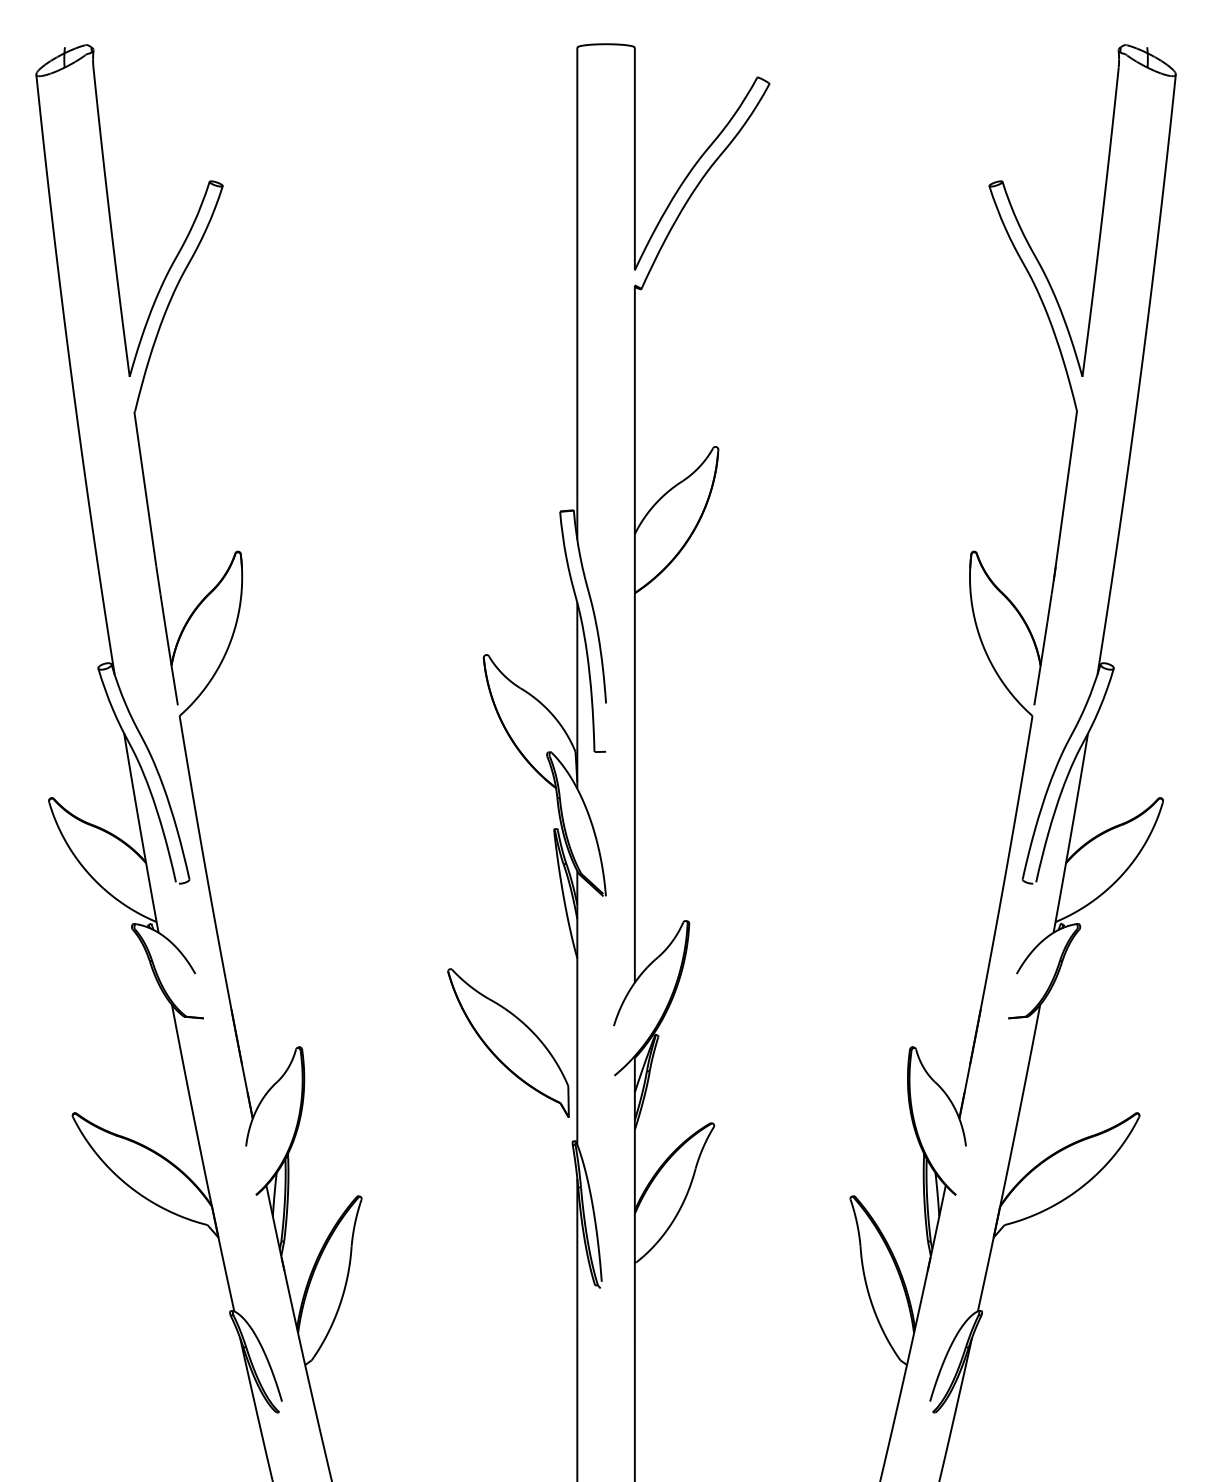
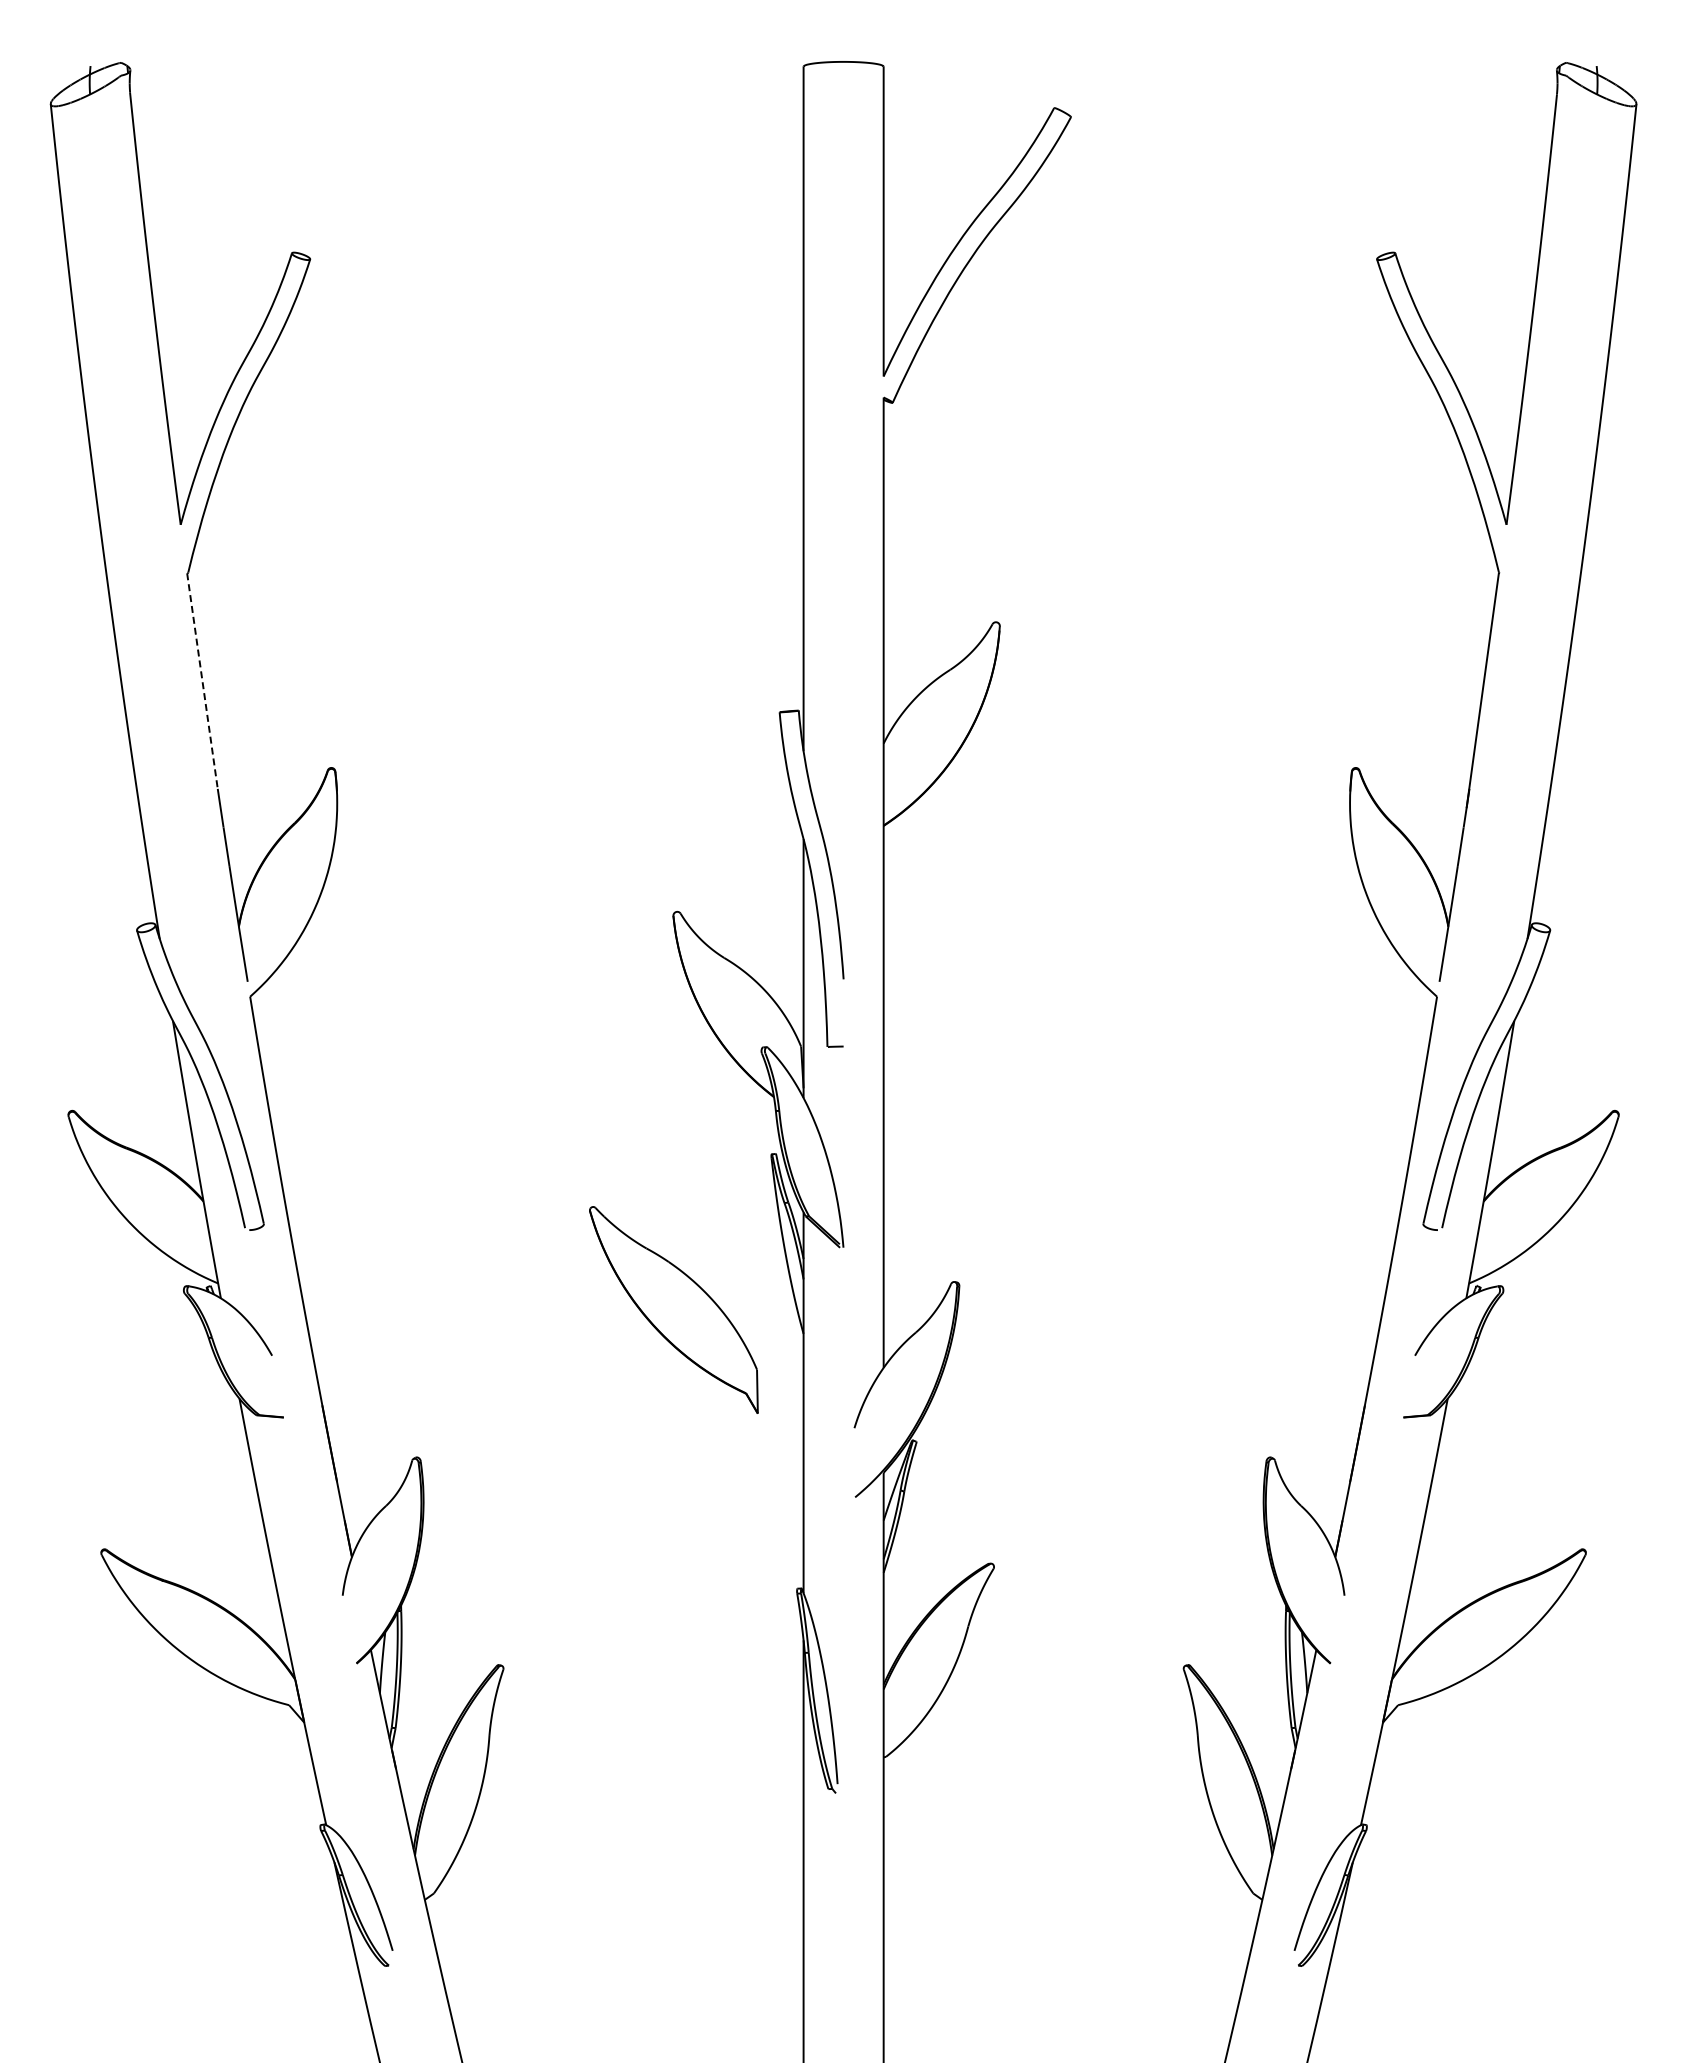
line: (145, 489) -> (202, 681), solid -> dashed
part: (508, 1042) -> (673, 1309), moved

